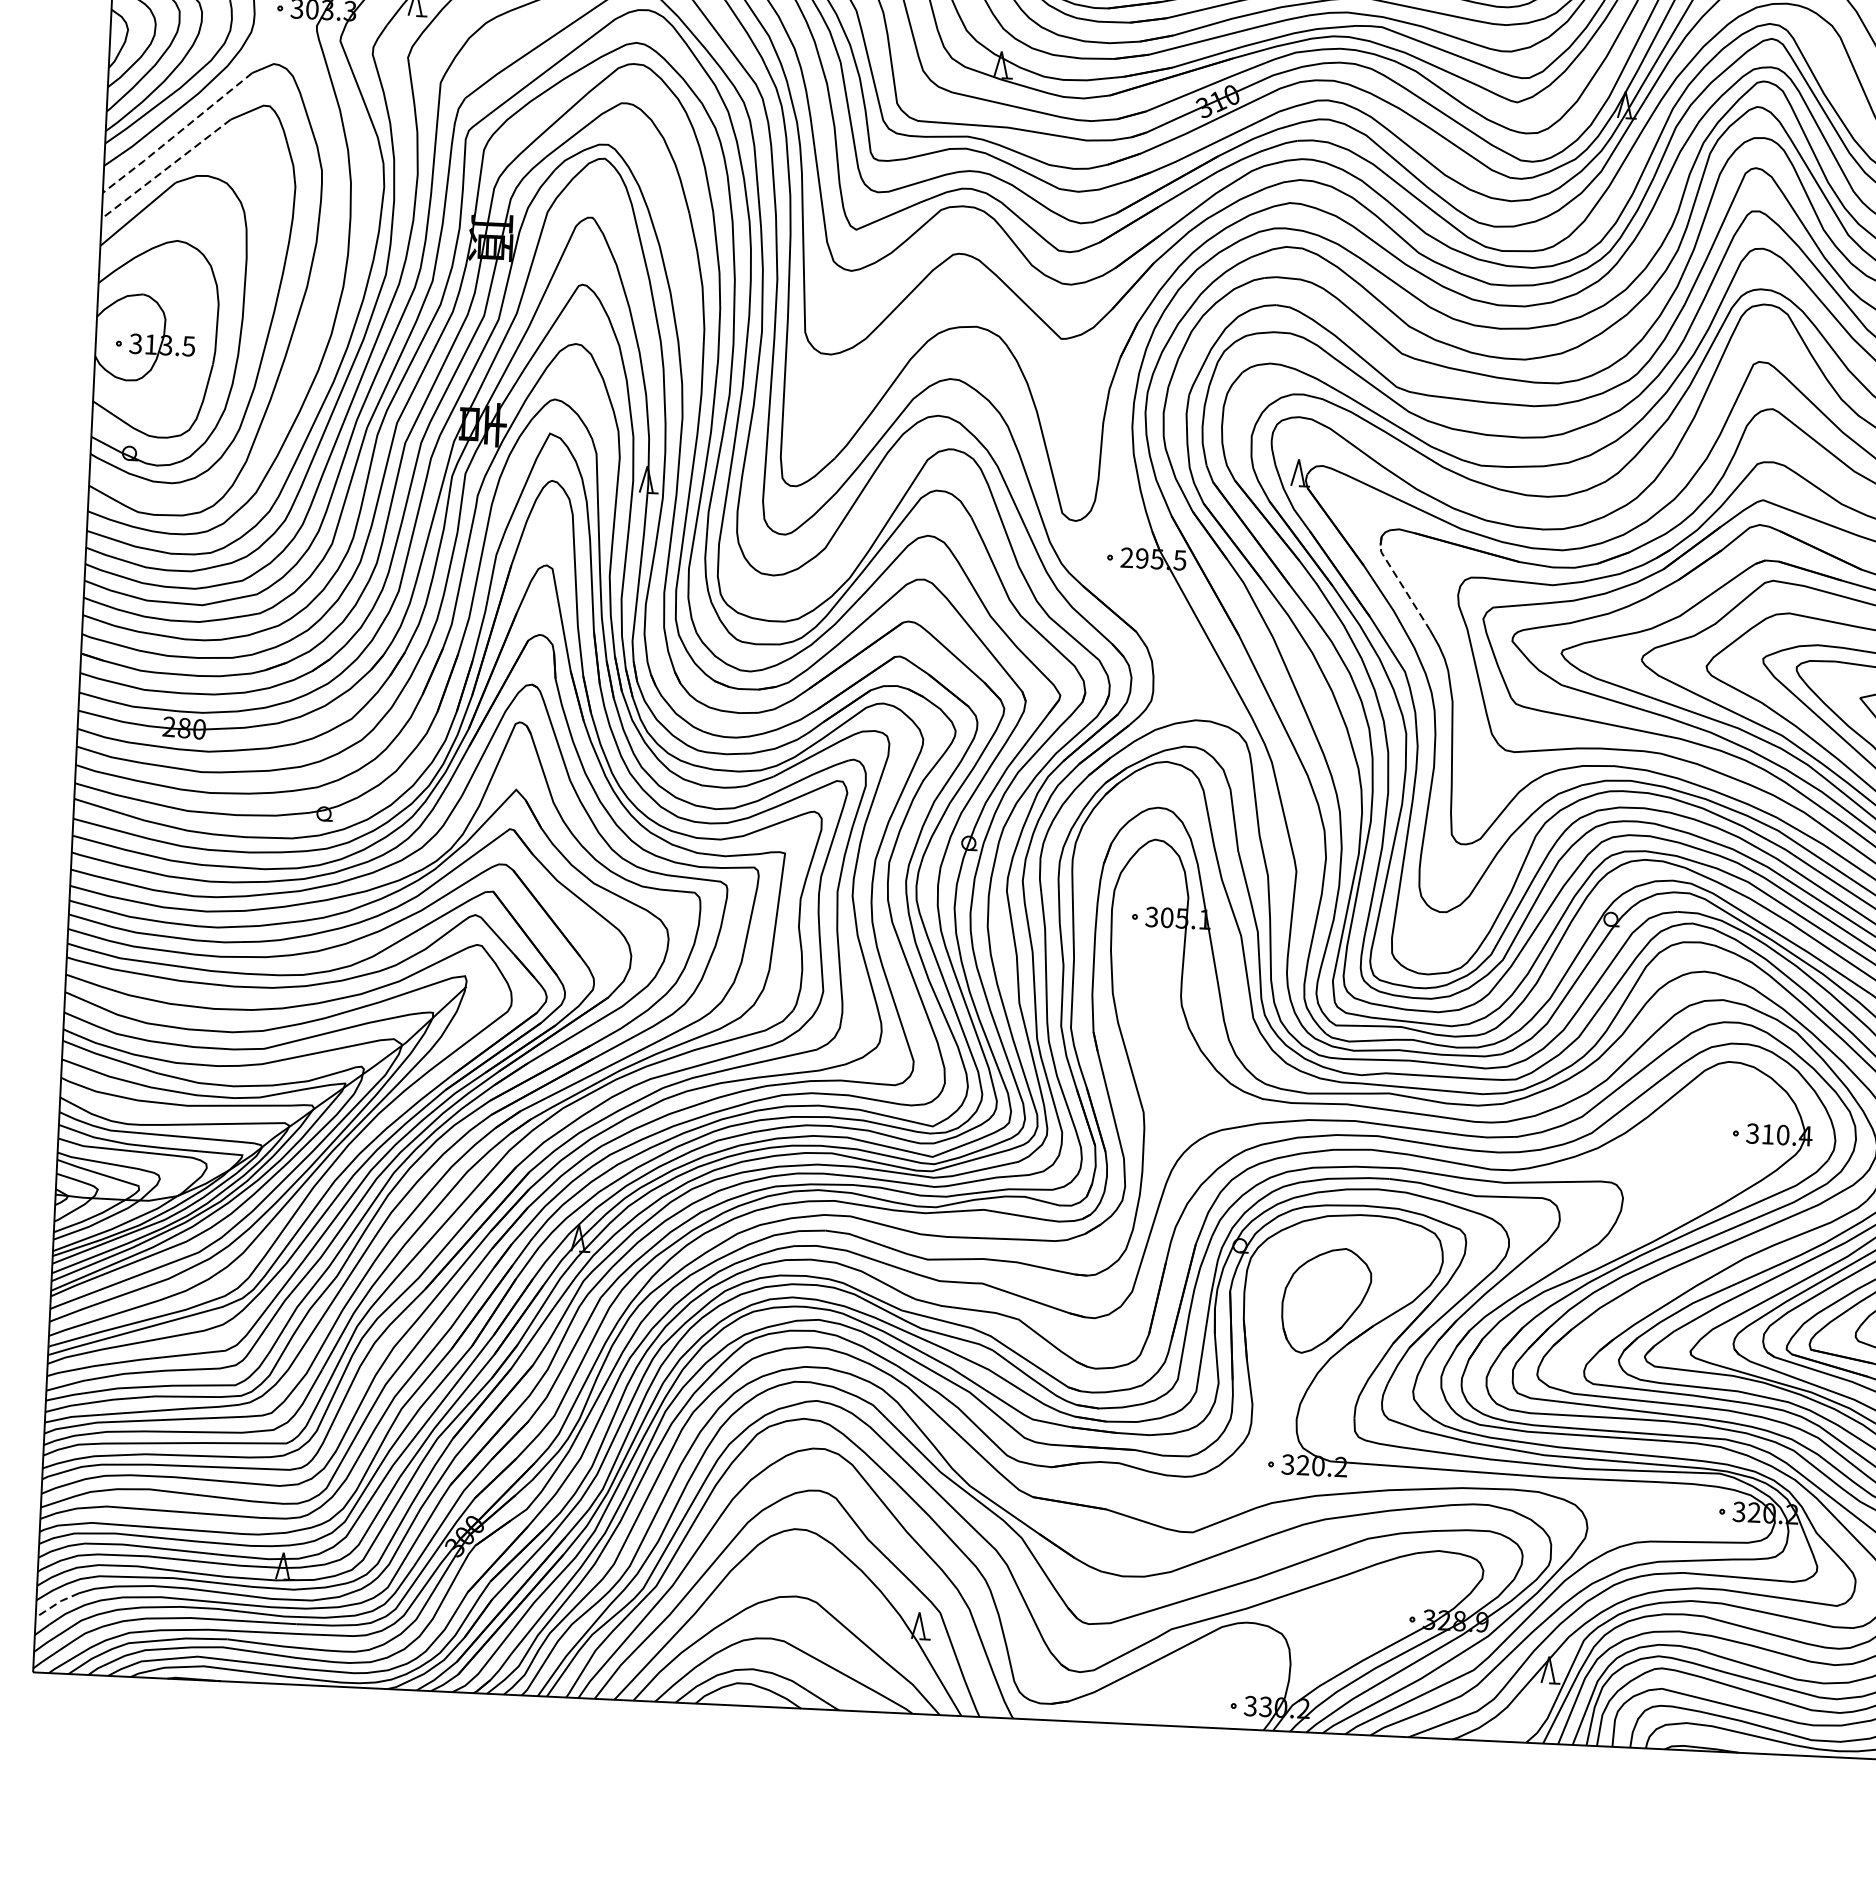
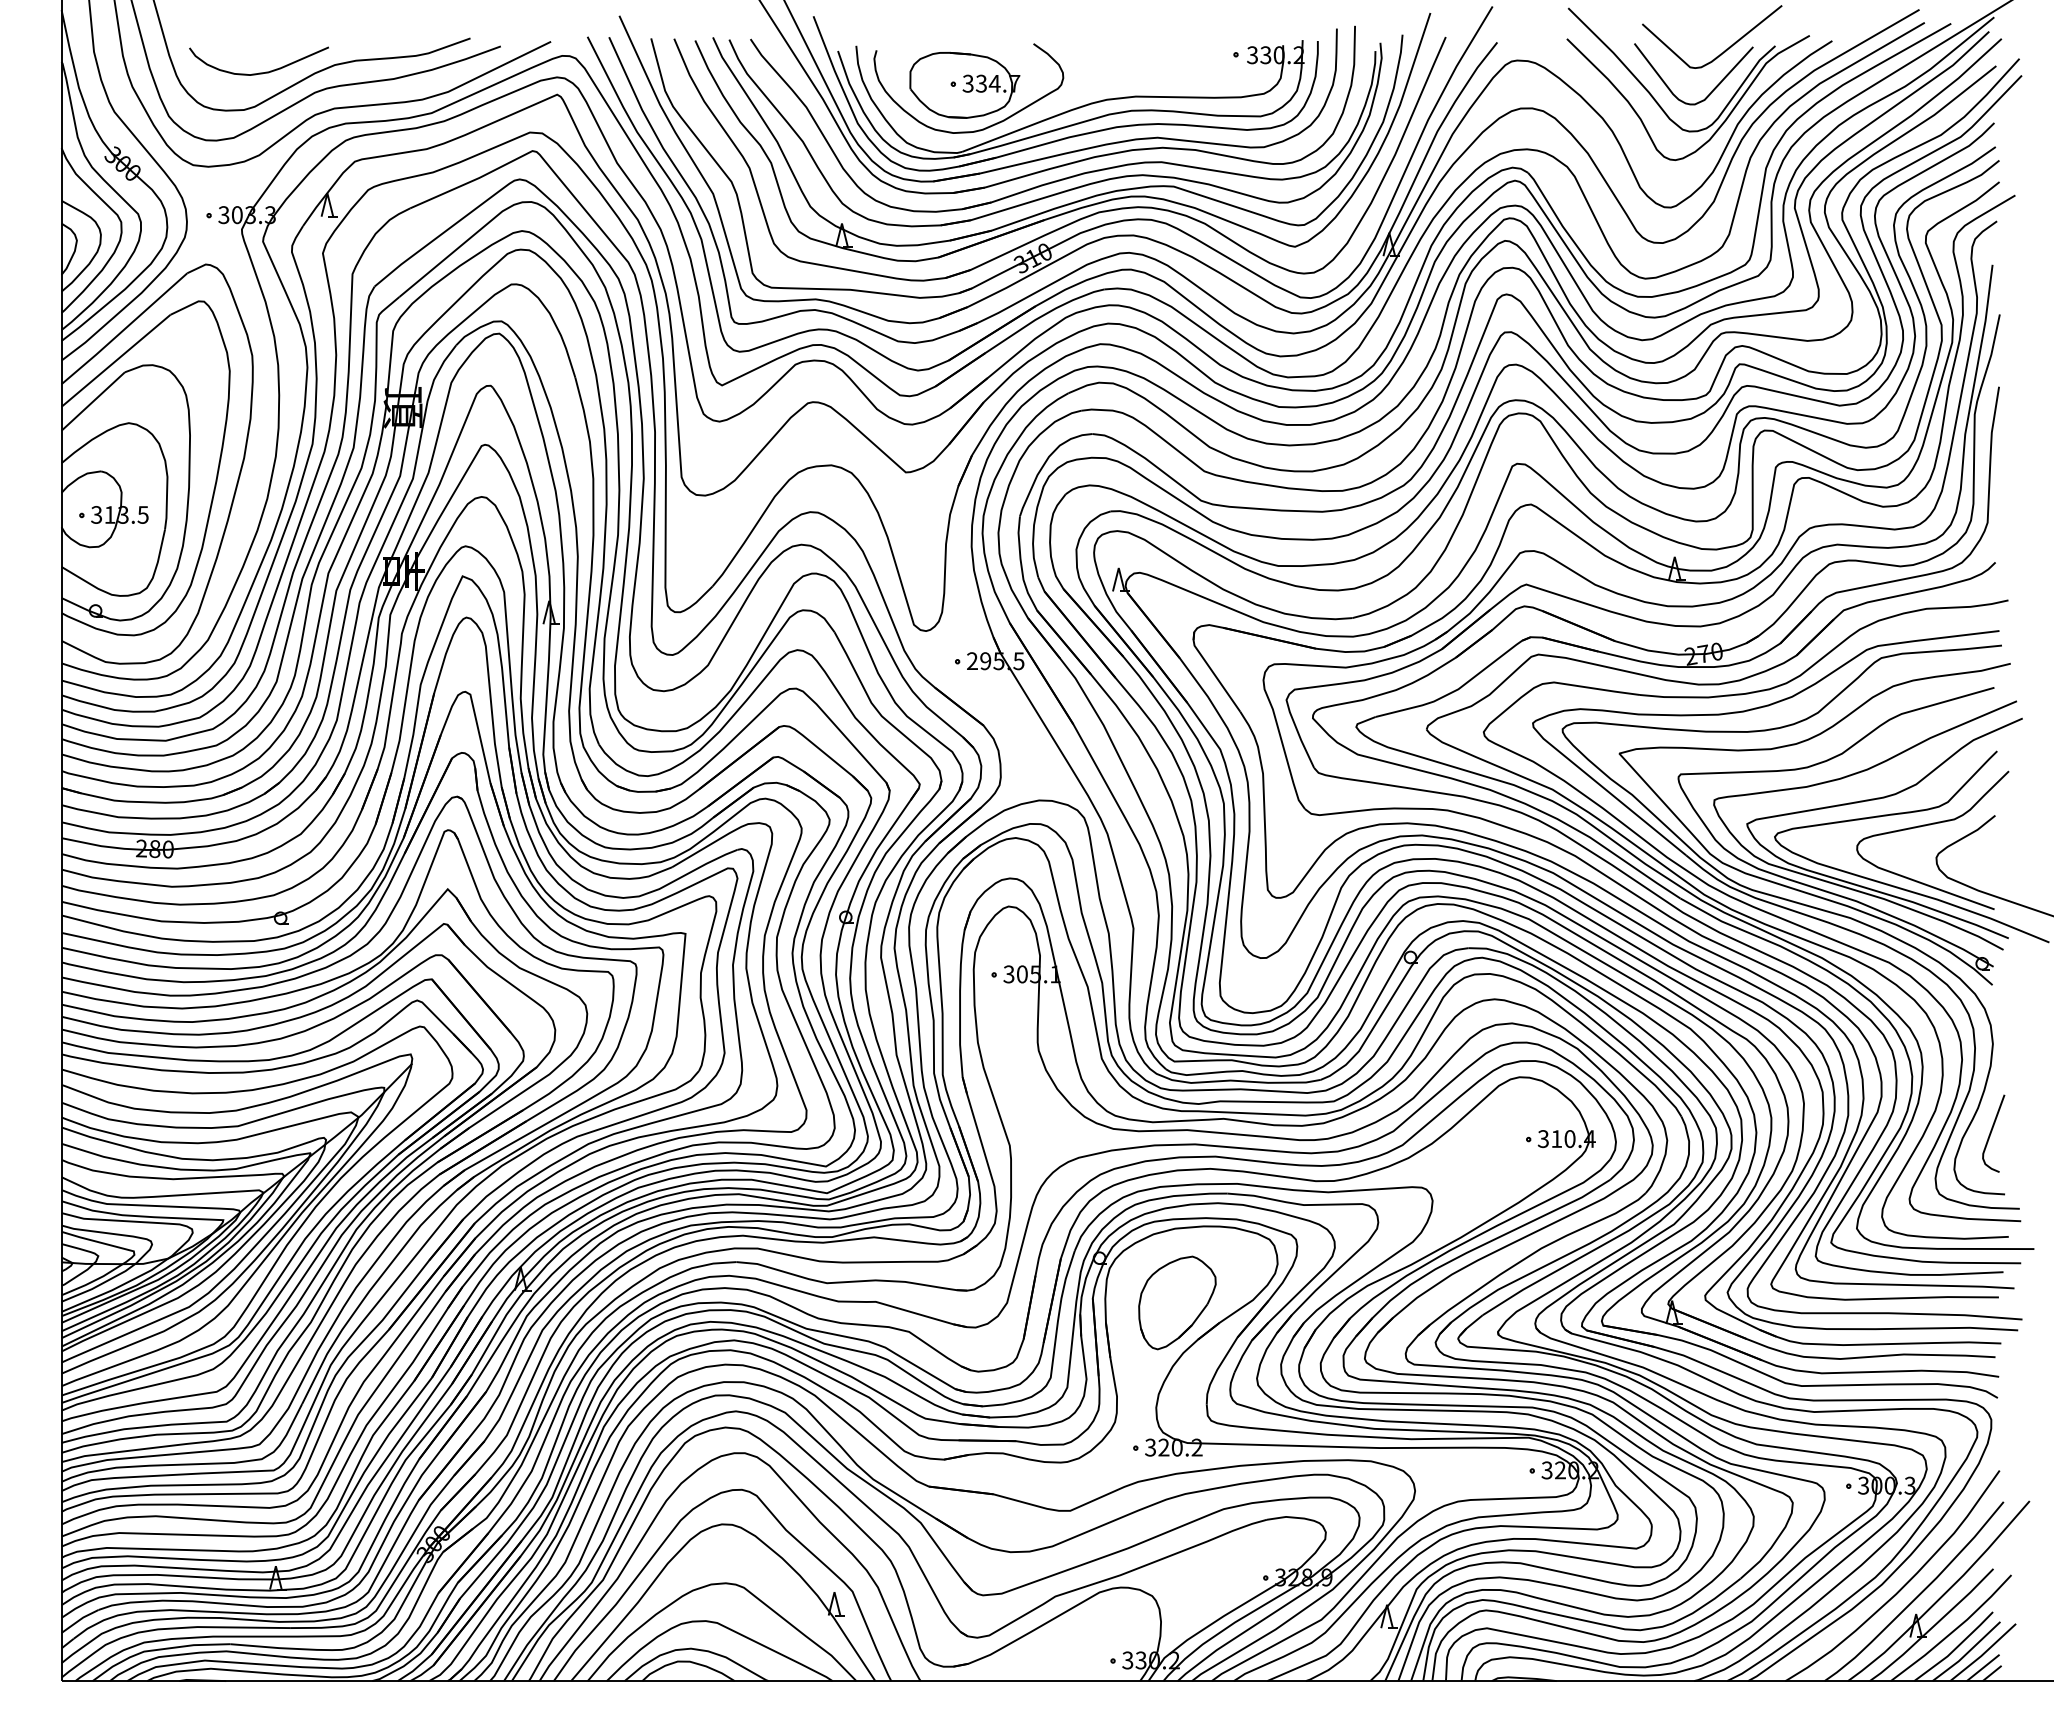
line: (177, 133) -> (124, 329), dashed -> solid
line: (165, 169) -> (115, 361), dashed -> solid
line: (1401, 583) -> (1213, 672), dashed -> solid
line: (56, 1604) -> (79, 1620), dashed -> solid

